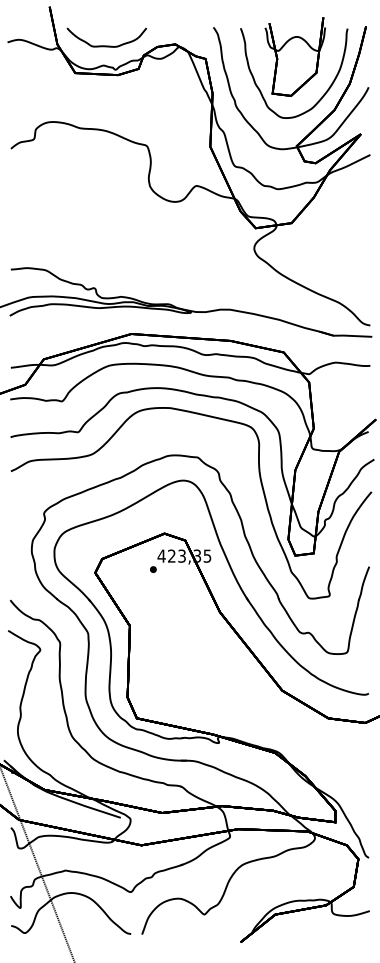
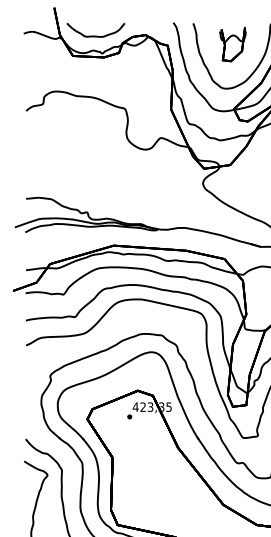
part: (294, 56) -> (232, 43), size x0.6

